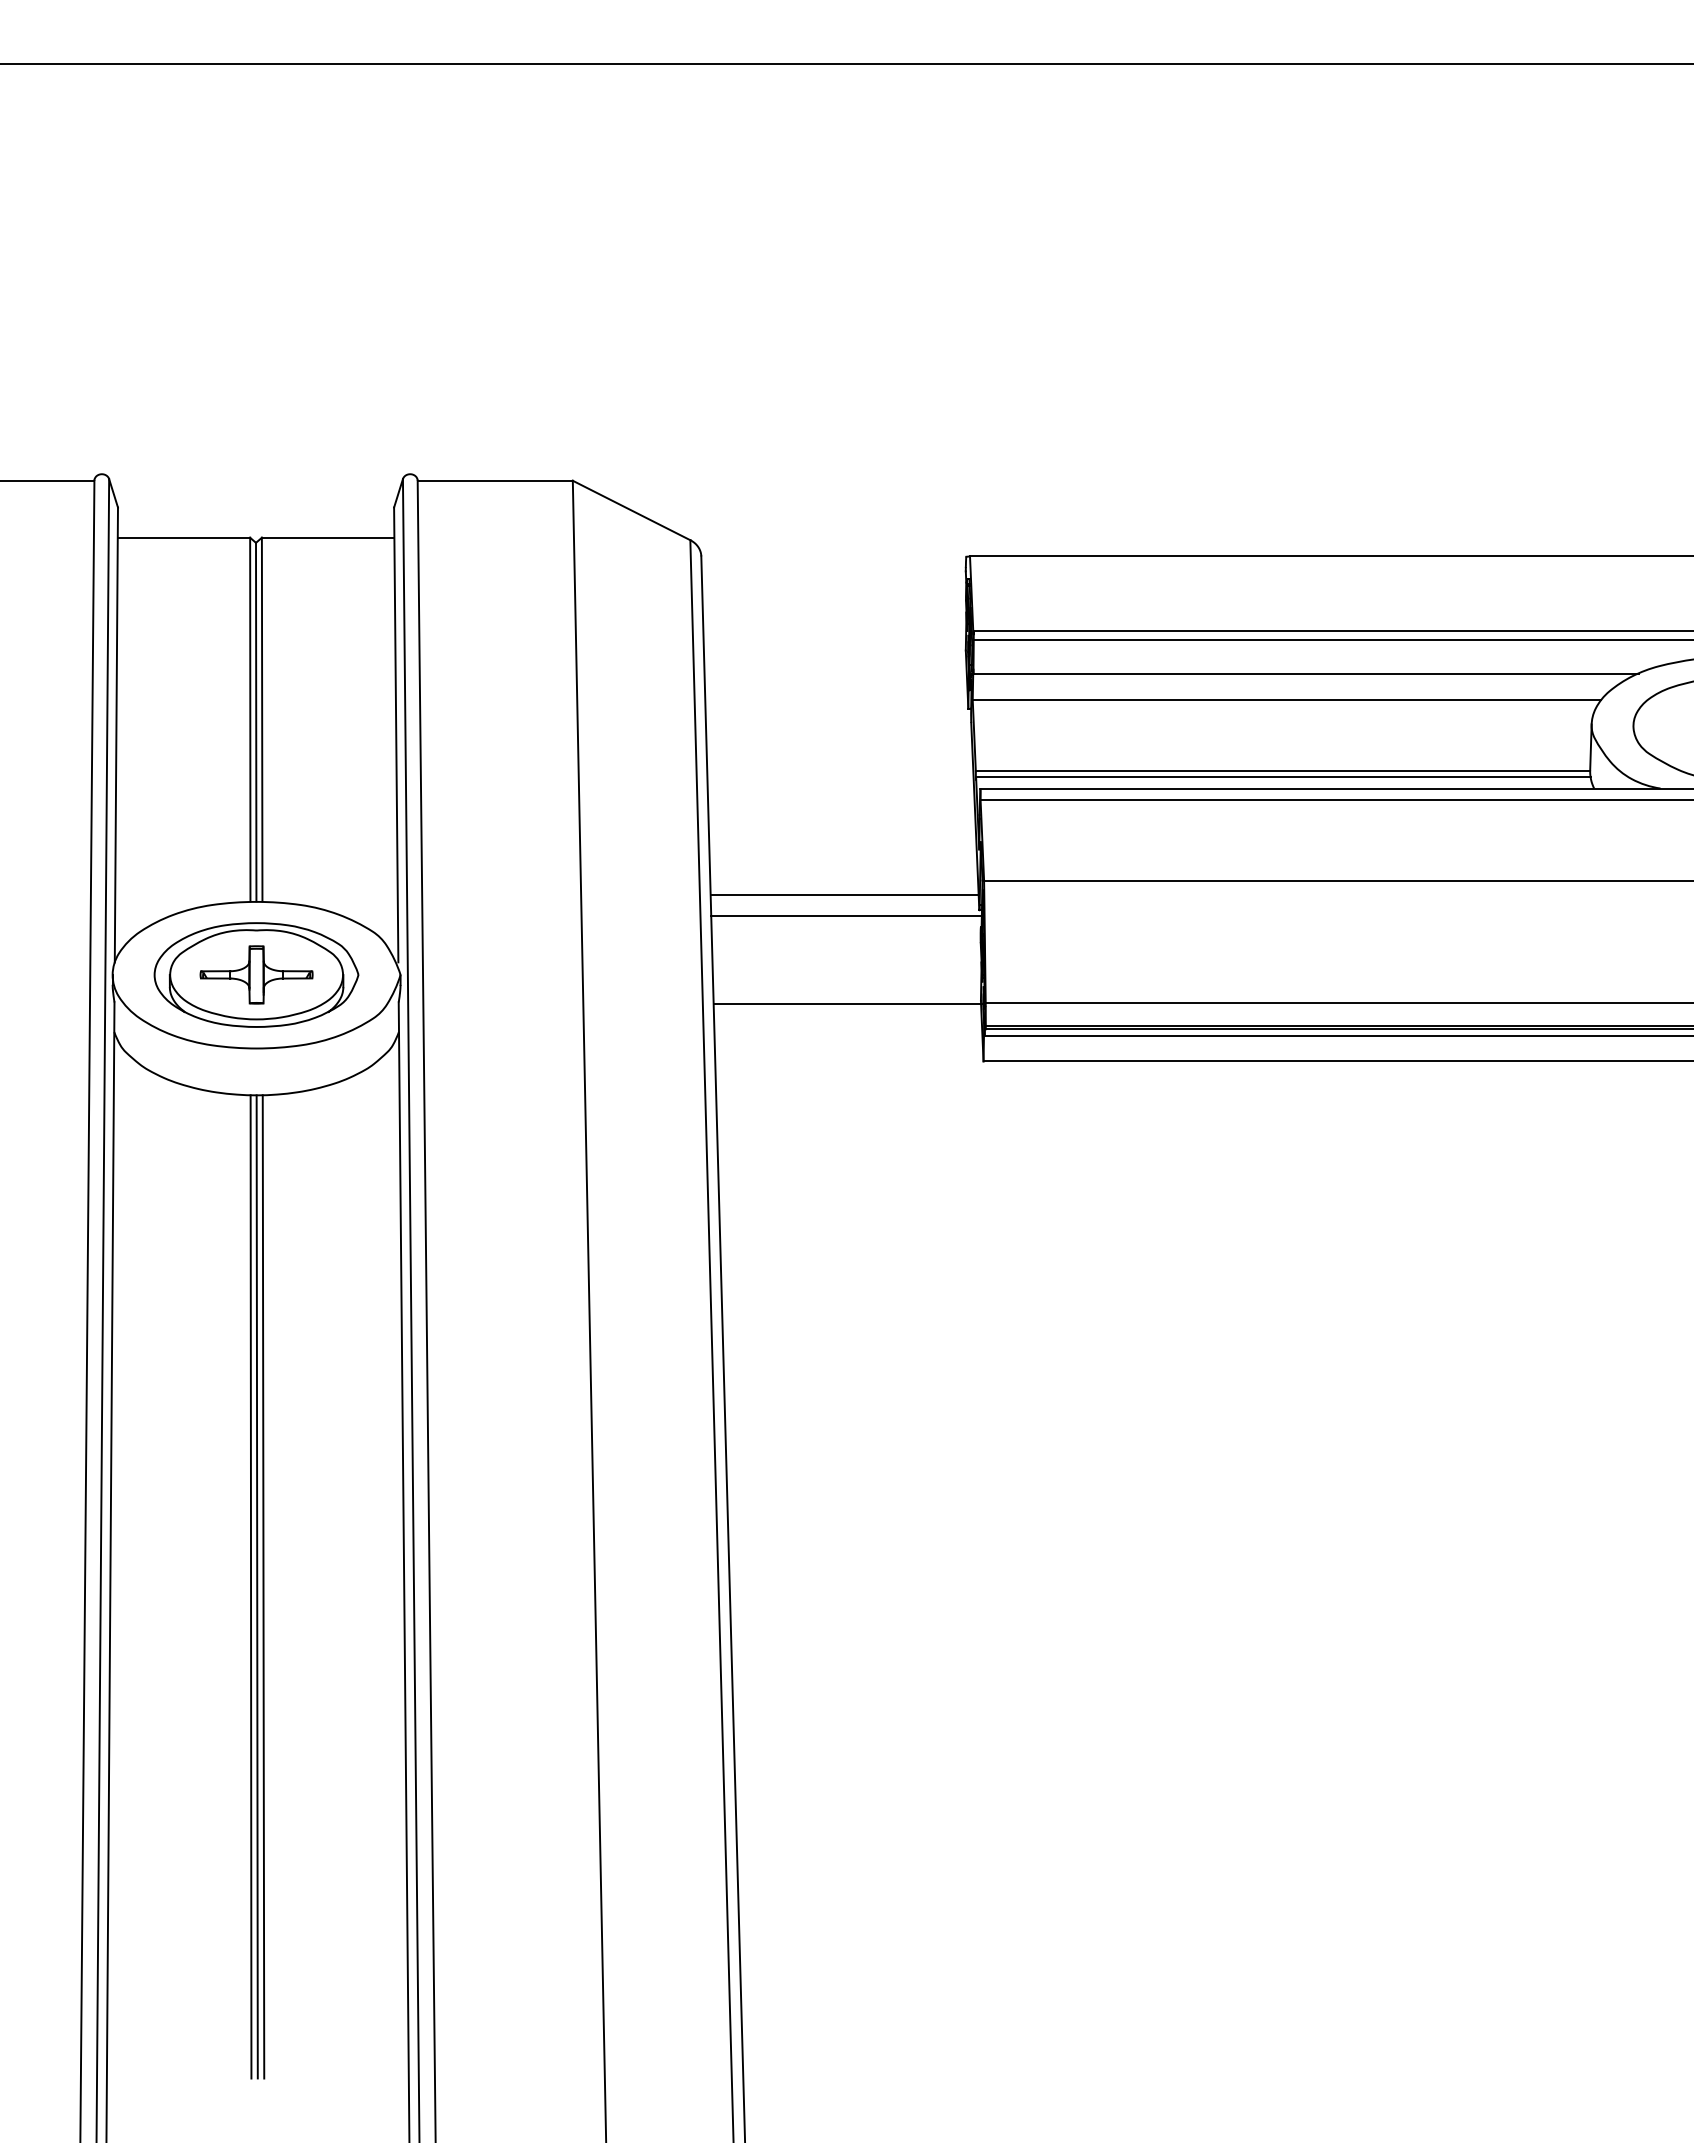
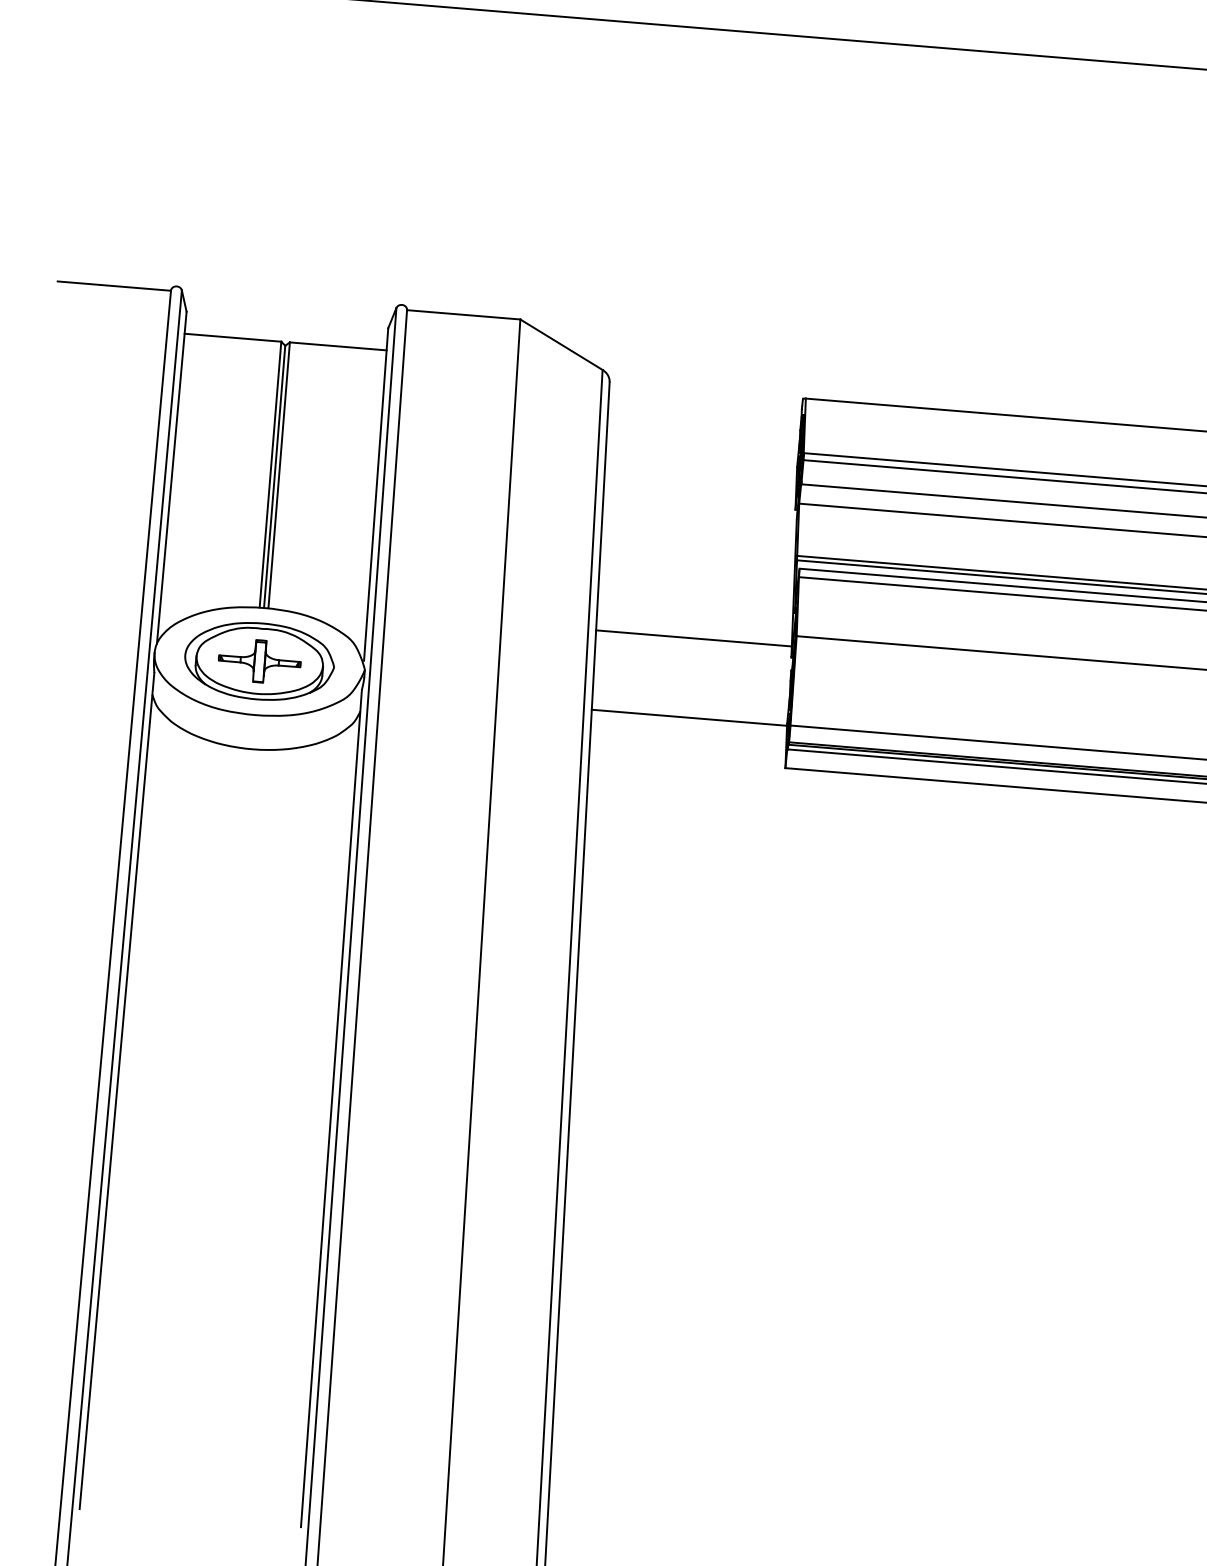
line: (846, 915) -> (694, 653), removed
line: (250, 1586) -> (218, 1107), removed
line: (256, 1586) -> (222, 1107), removed
line: (263, 1586) -> (228, 1108), removed

